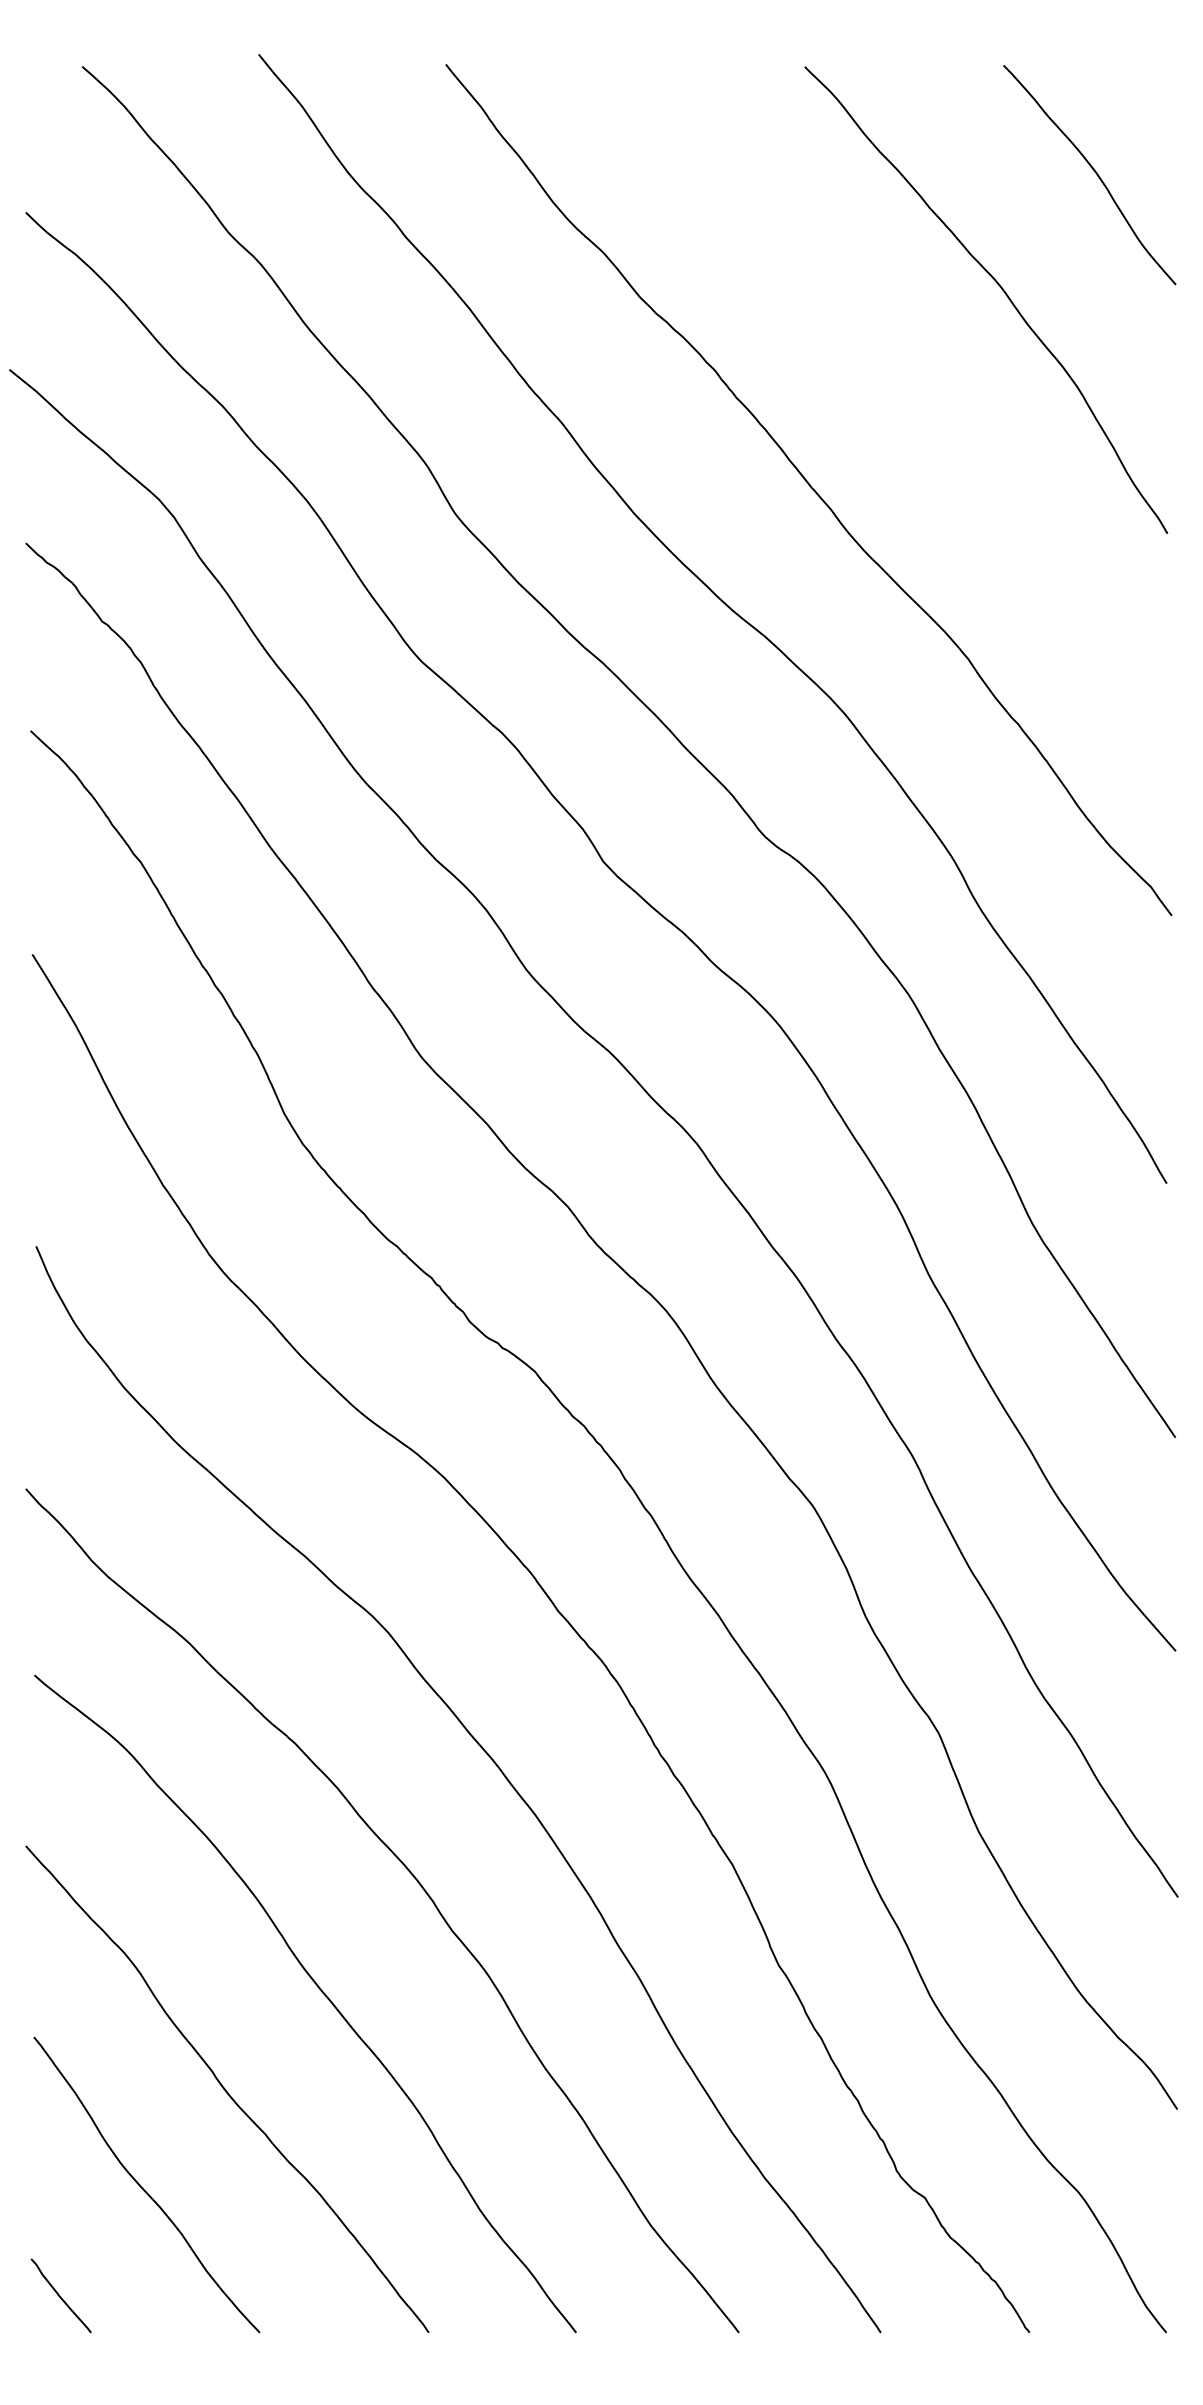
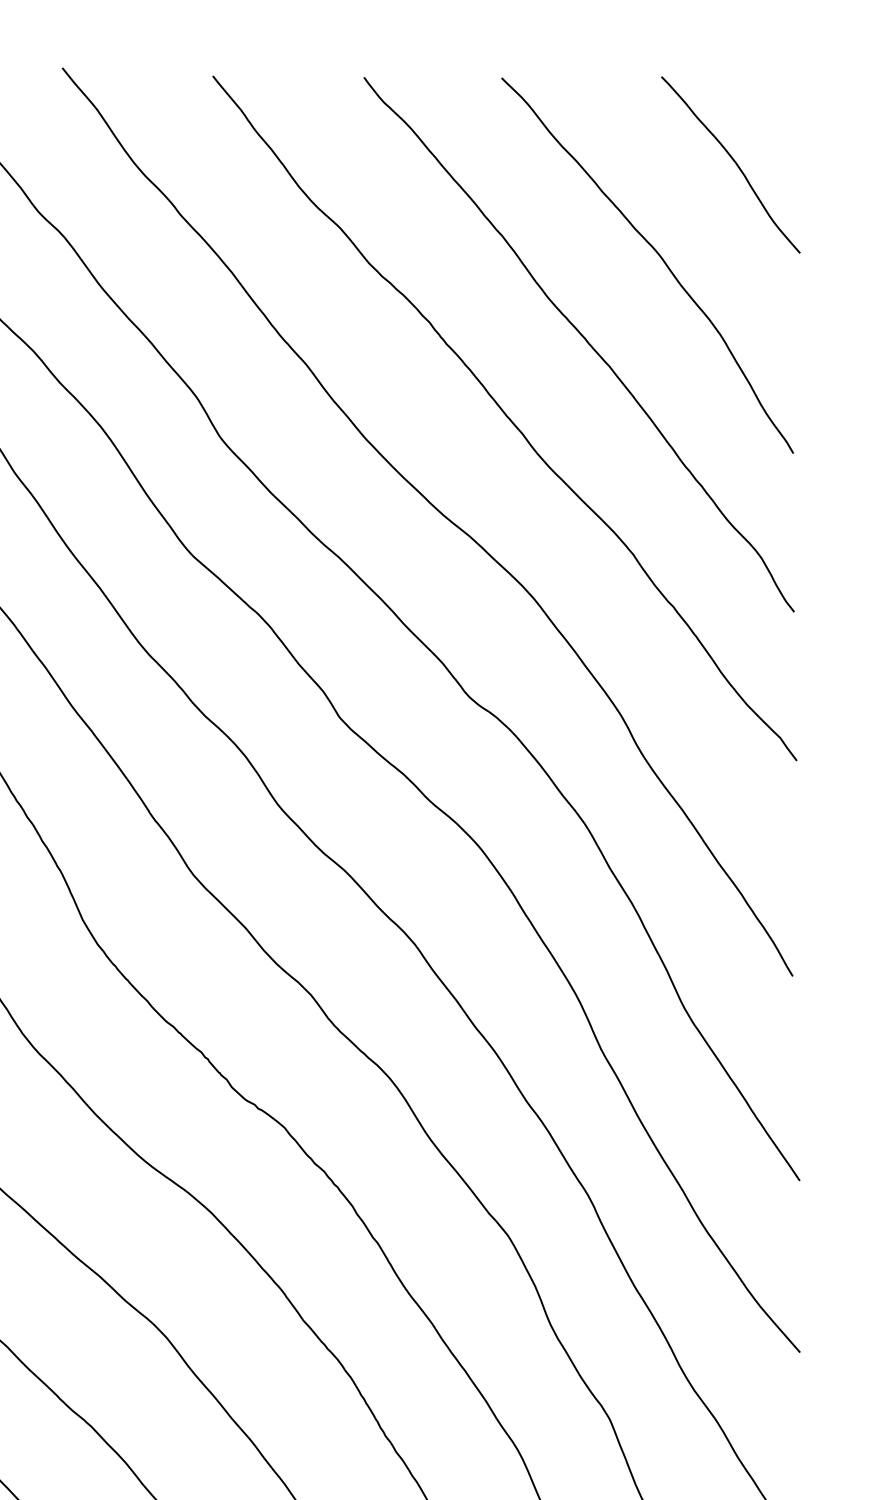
curve: (907, 391) -> (584, 339), added

